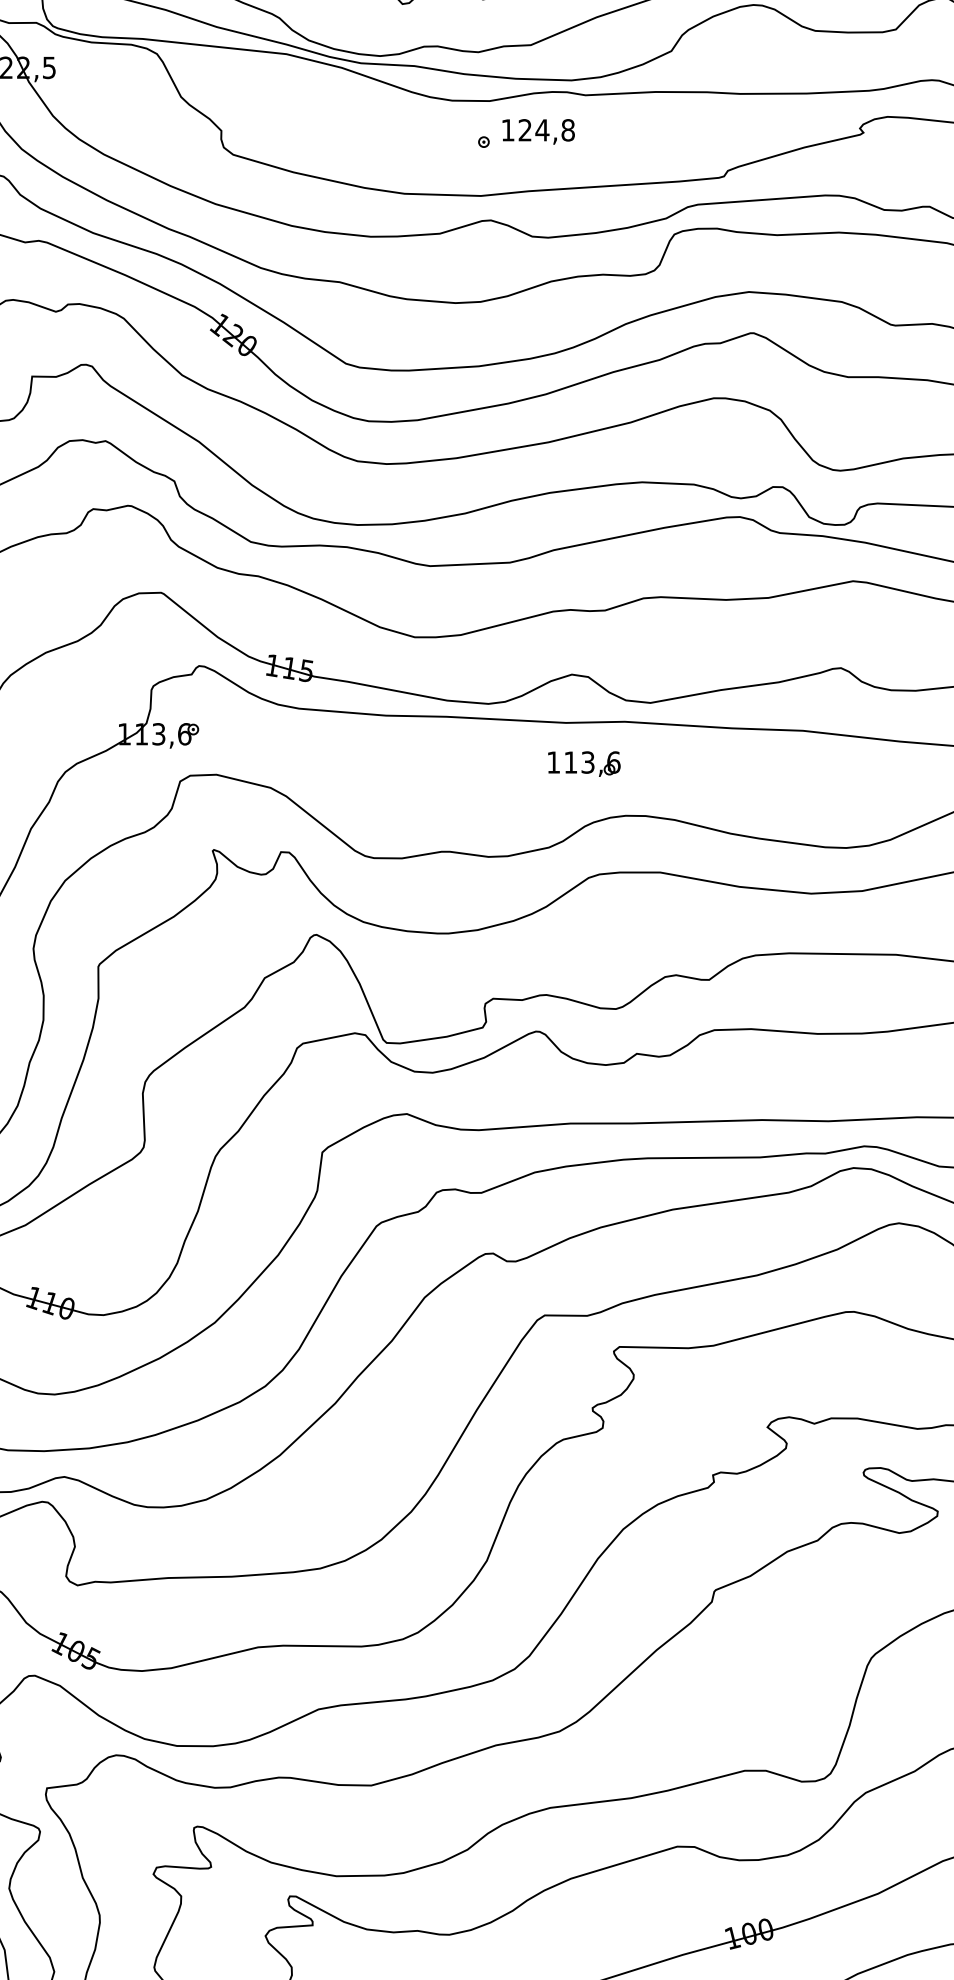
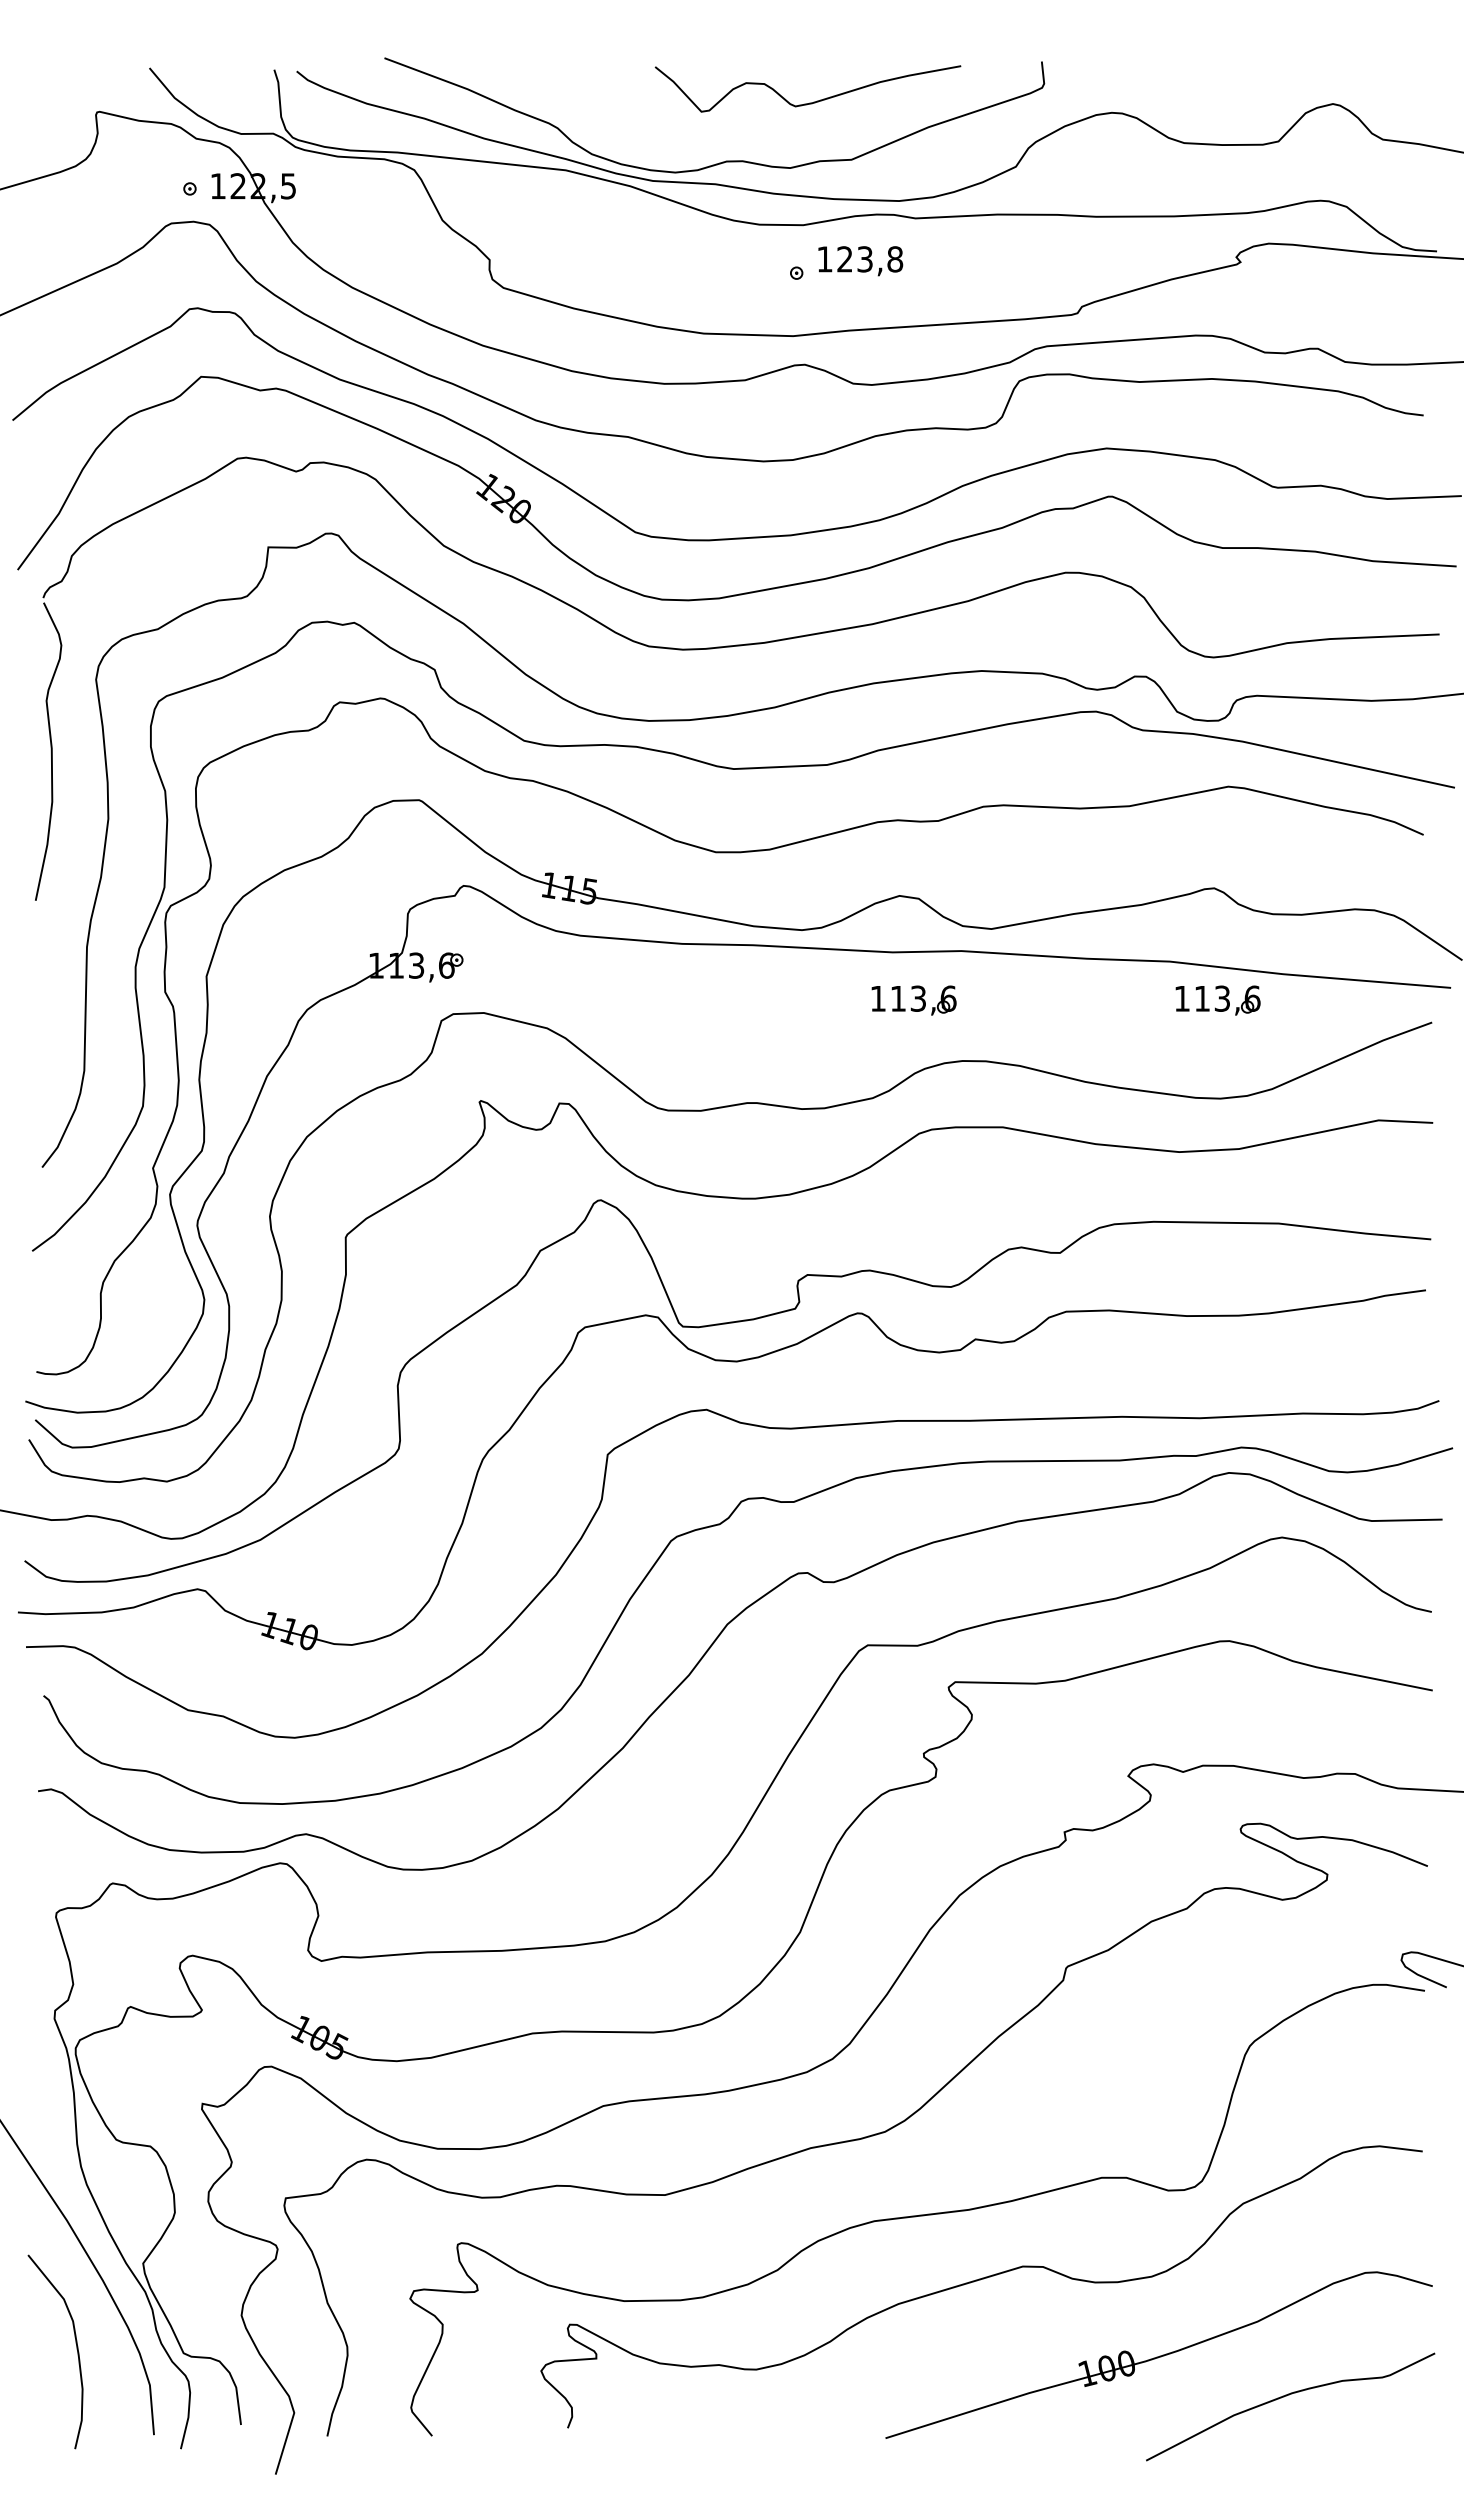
text: (541, 130) -> (864, 259), 124,8 -> 123,8
part: (843, 764) -> (1217, 1000), added

